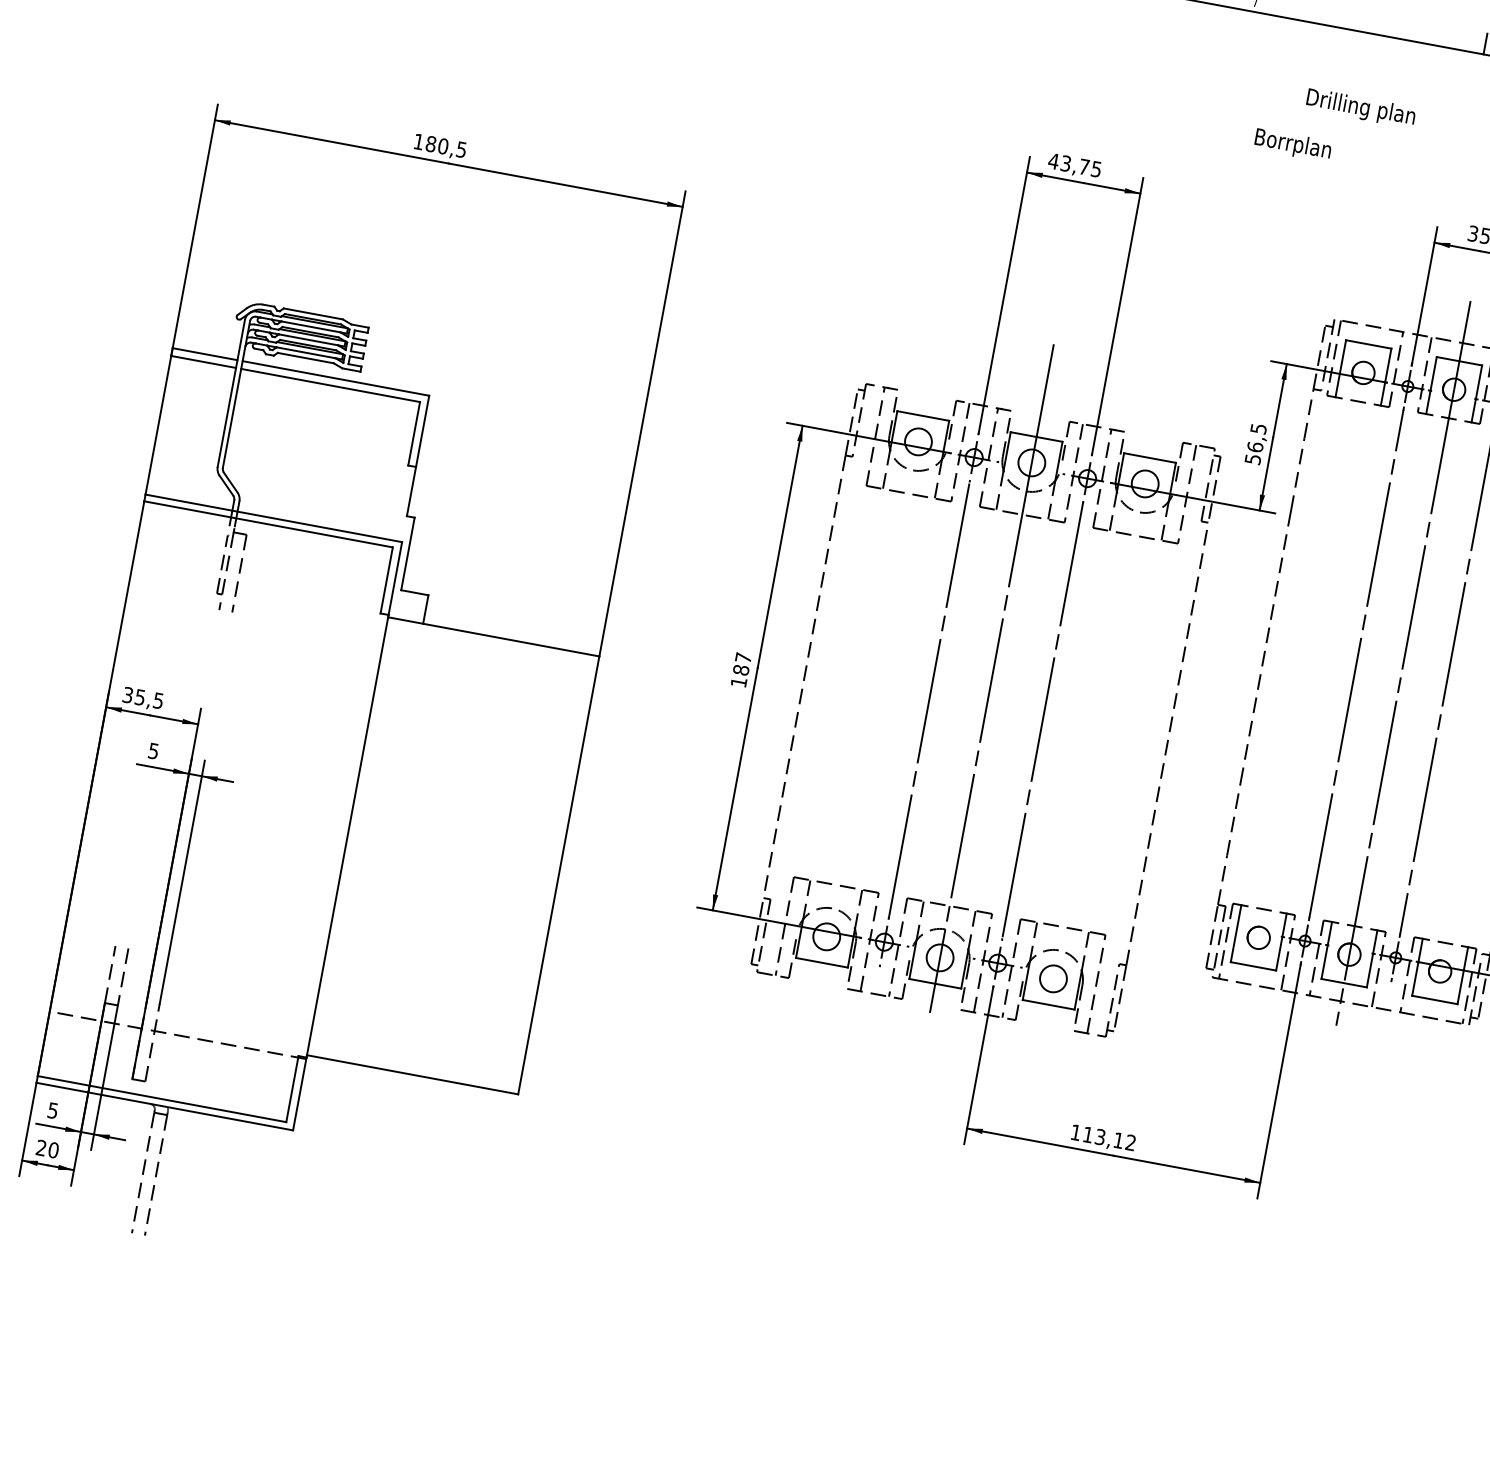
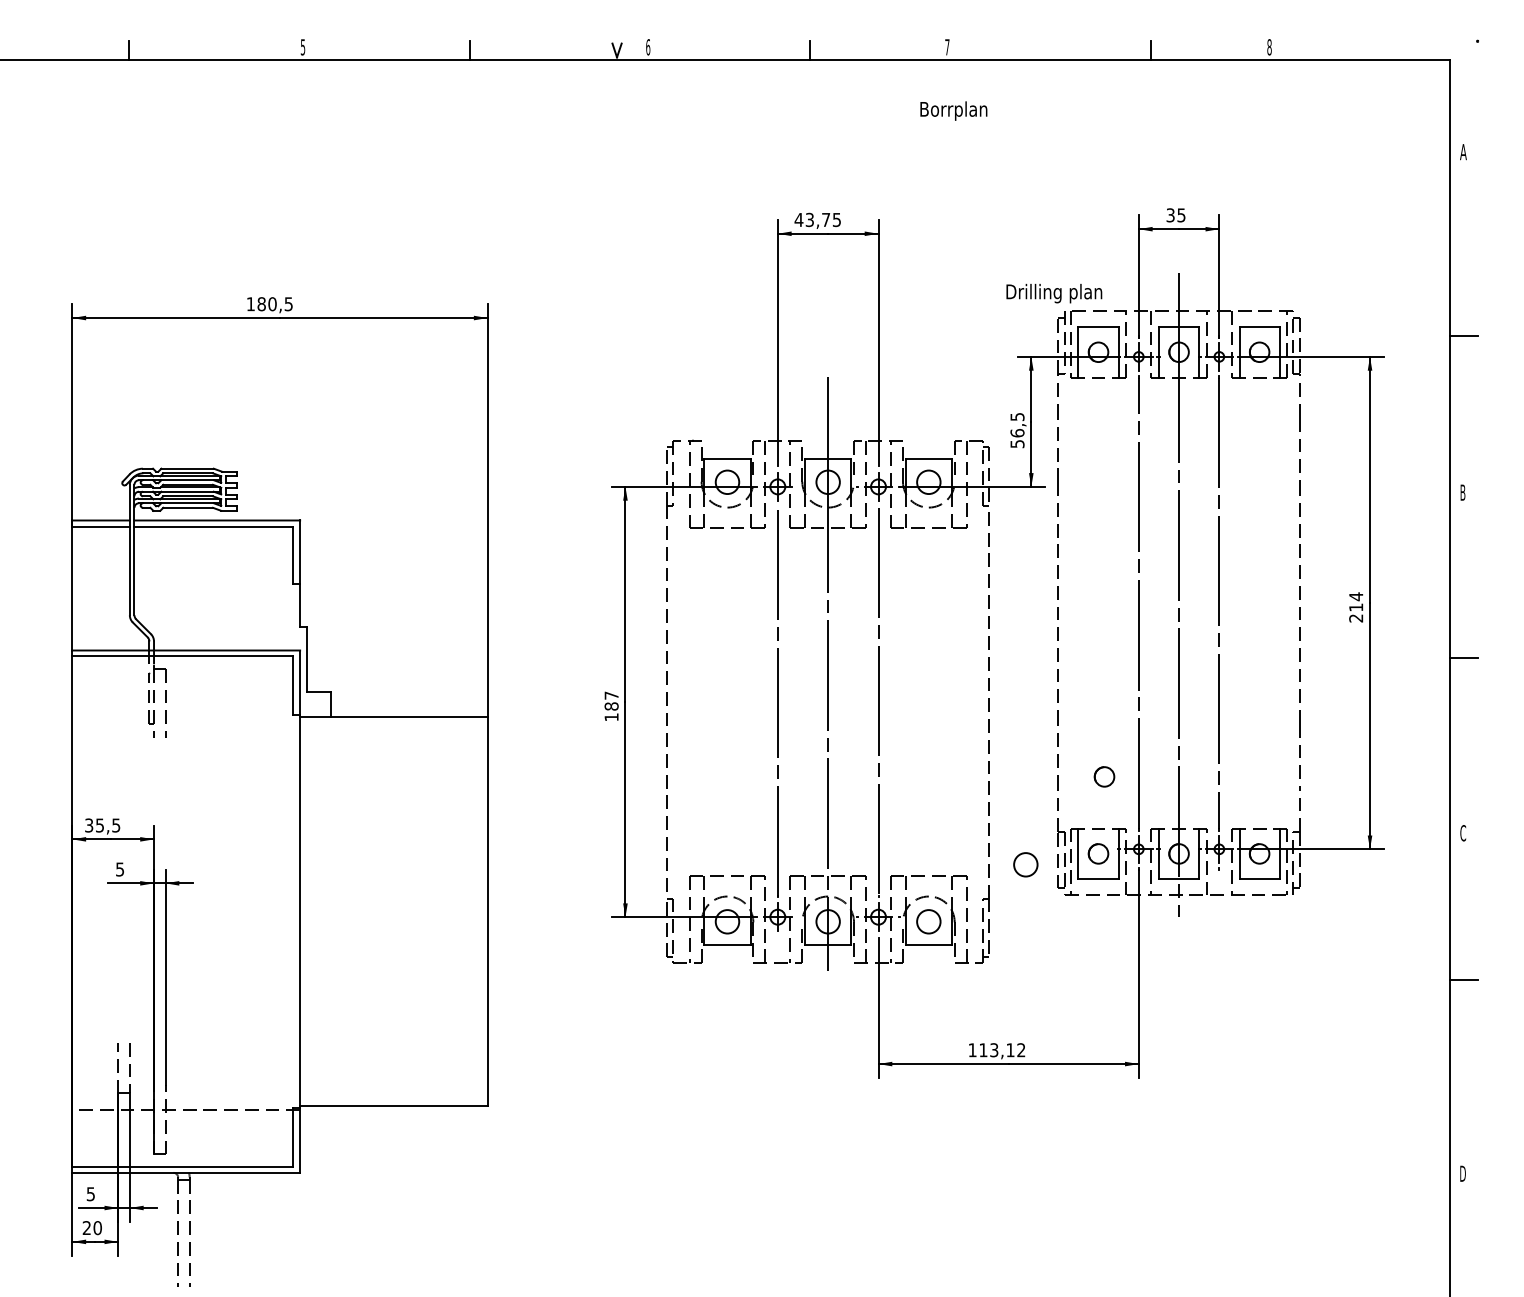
text: (1361, 108) -> (1054, 293), moved
text: (1292, 144) -> (953, 110), moved
part: (1281, 851) -> (1104, 776), added
circle: (1174, 934) -> (1025, 864), added

